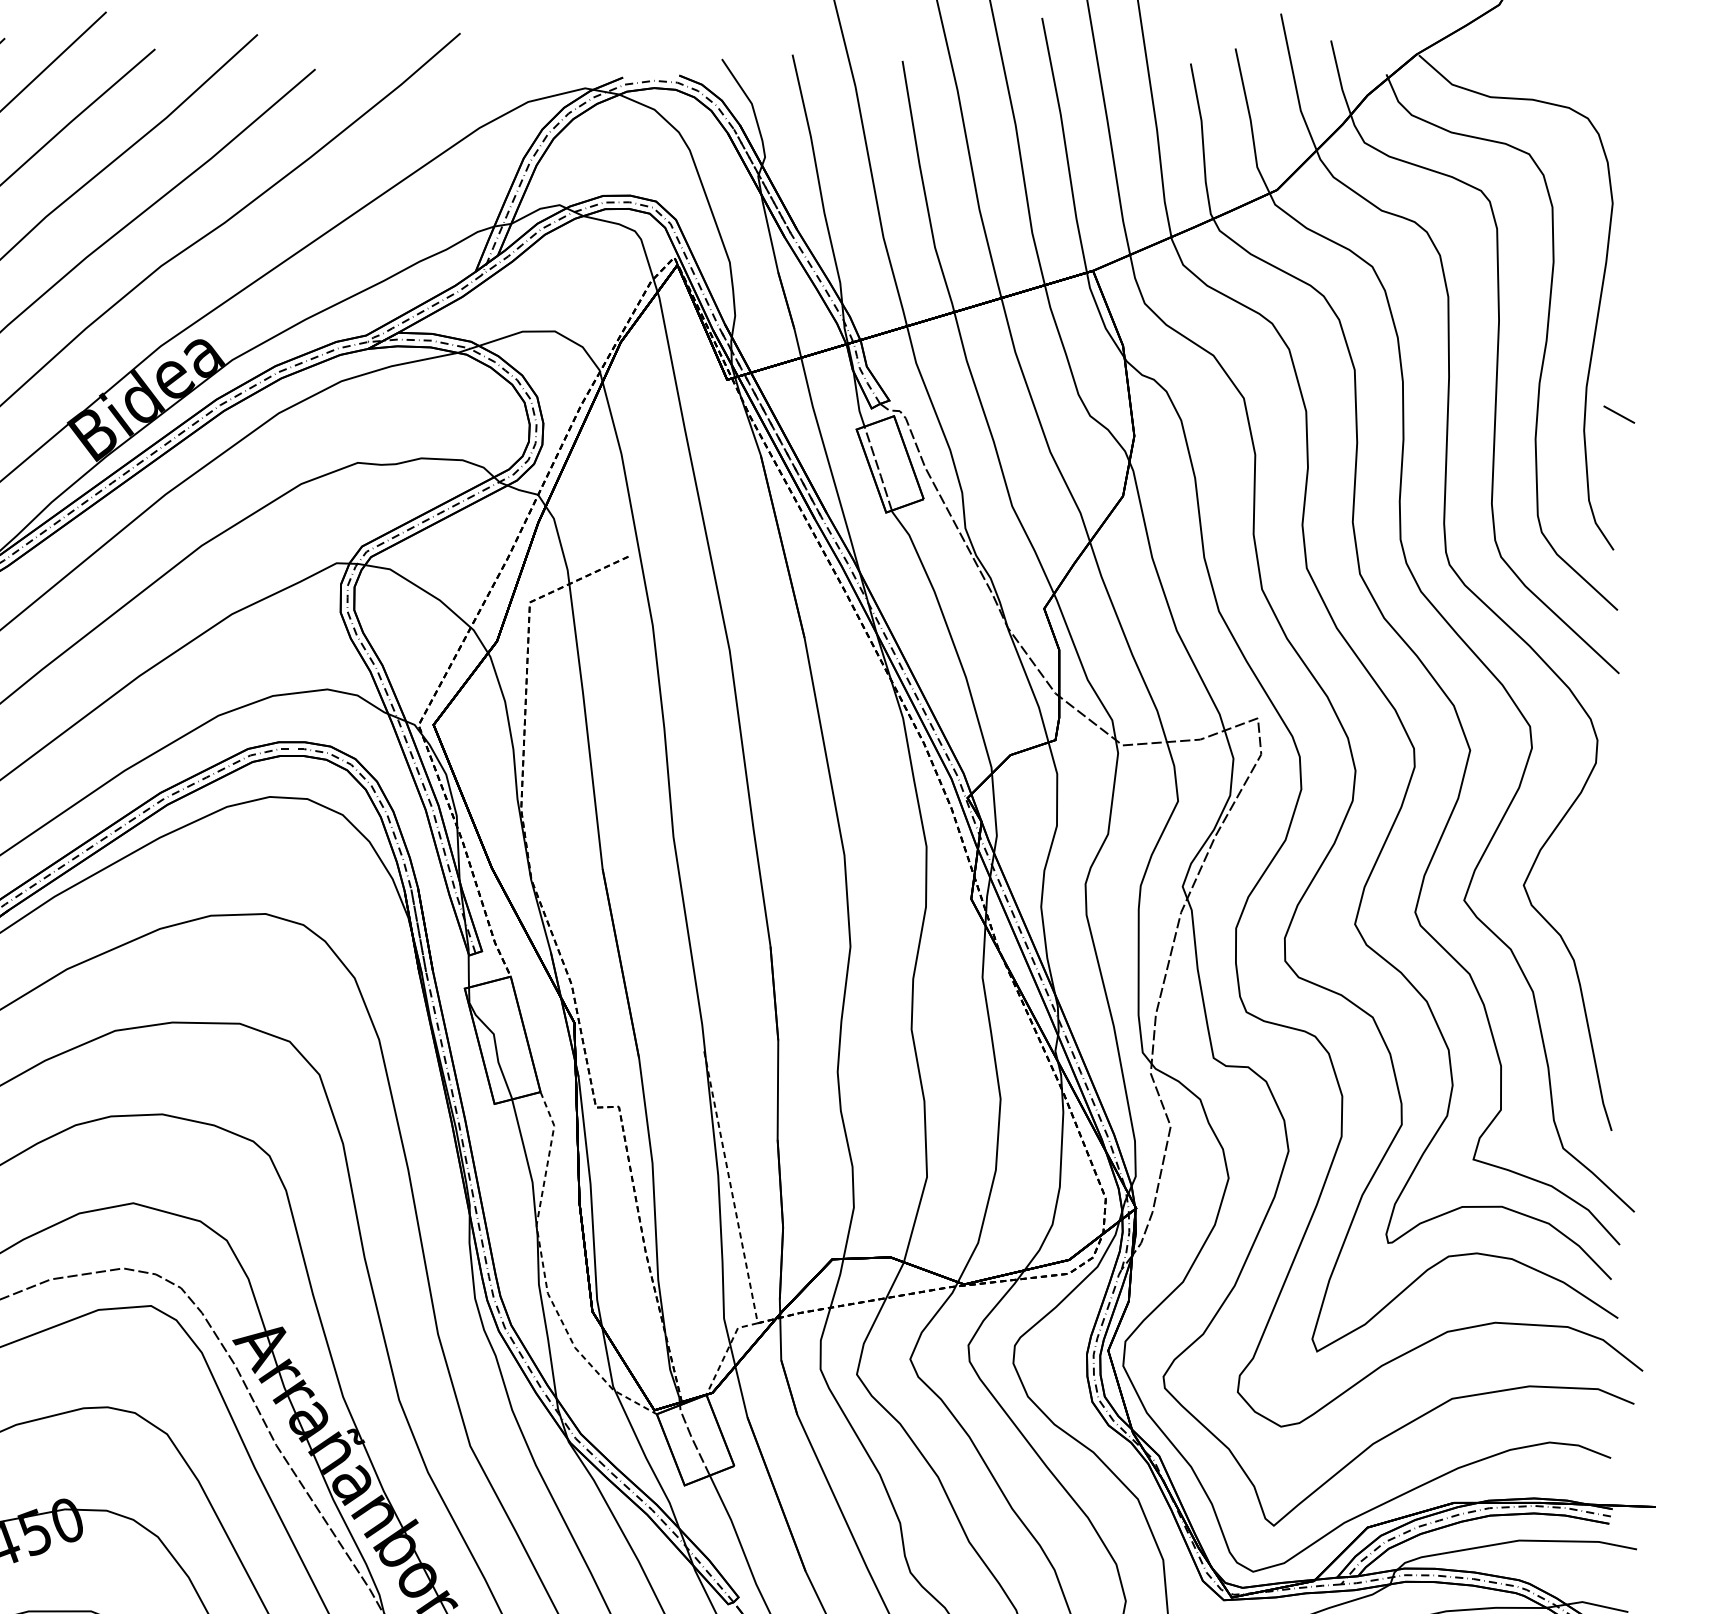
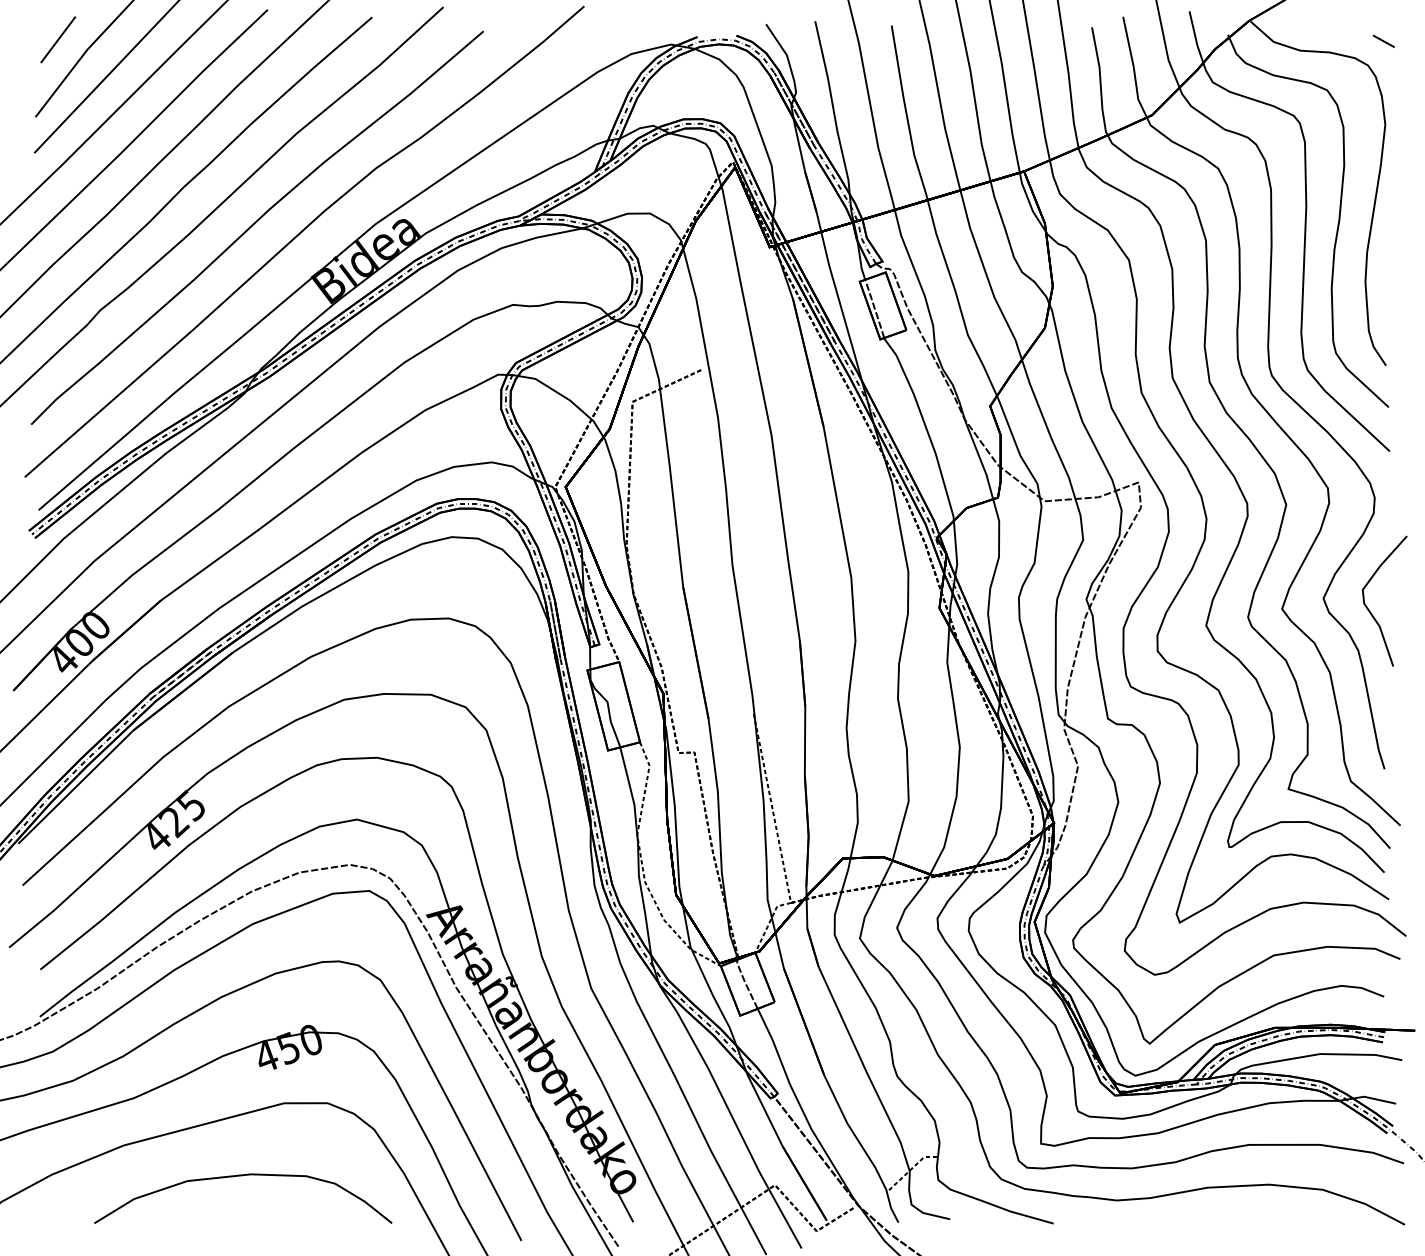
line: (1618, 413) -> (1383, 40), moved
curve: (1589, 901) -> (1369, 609), added

